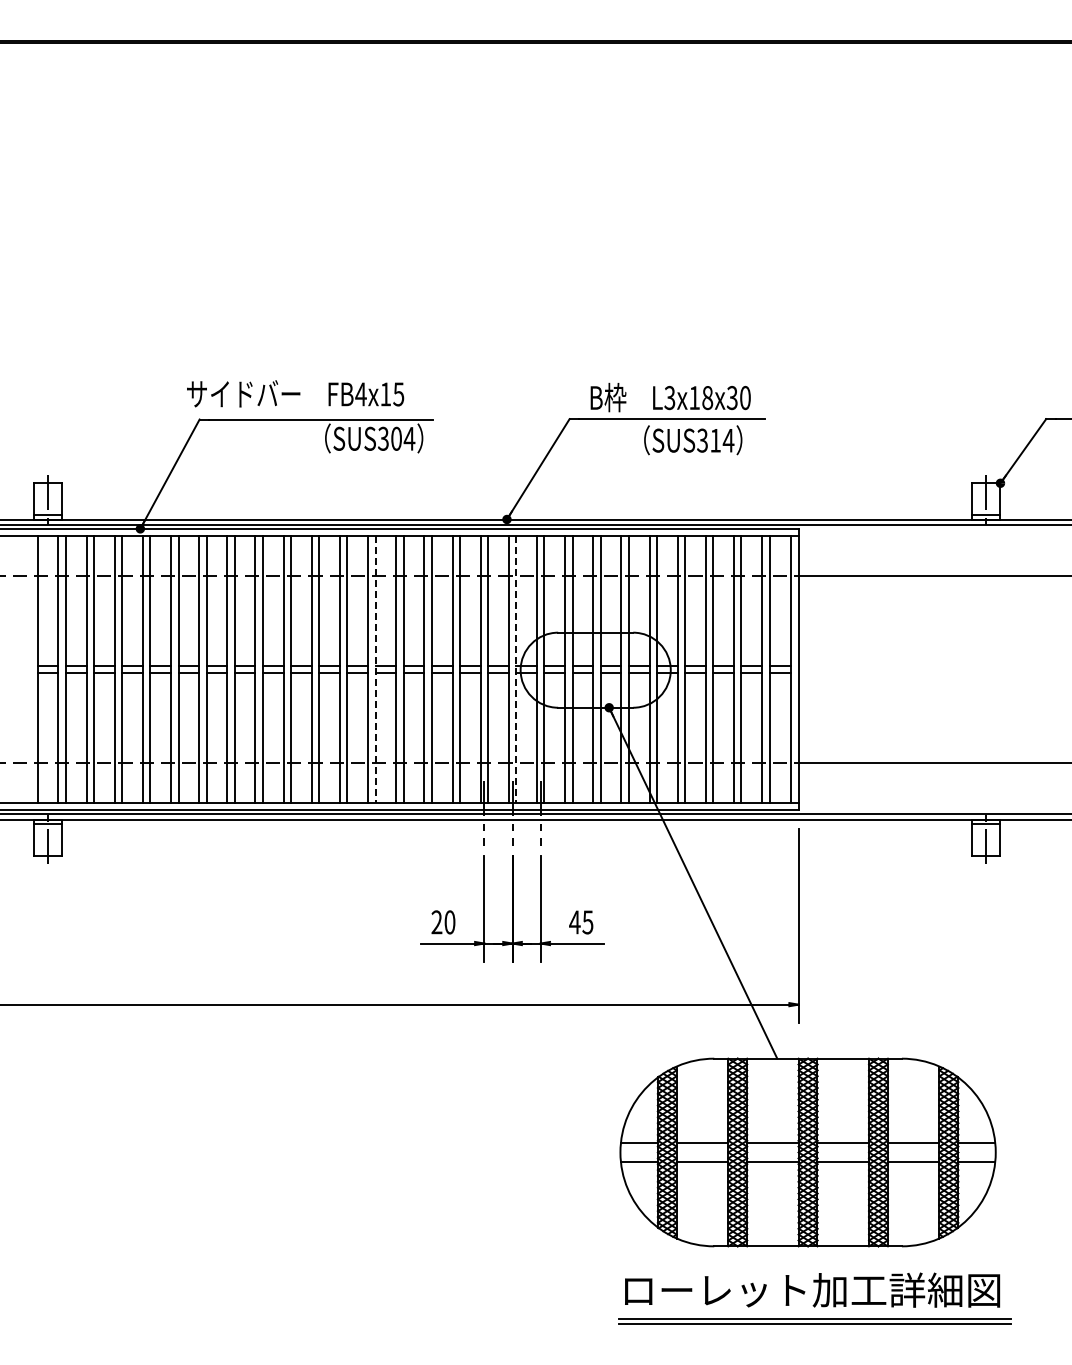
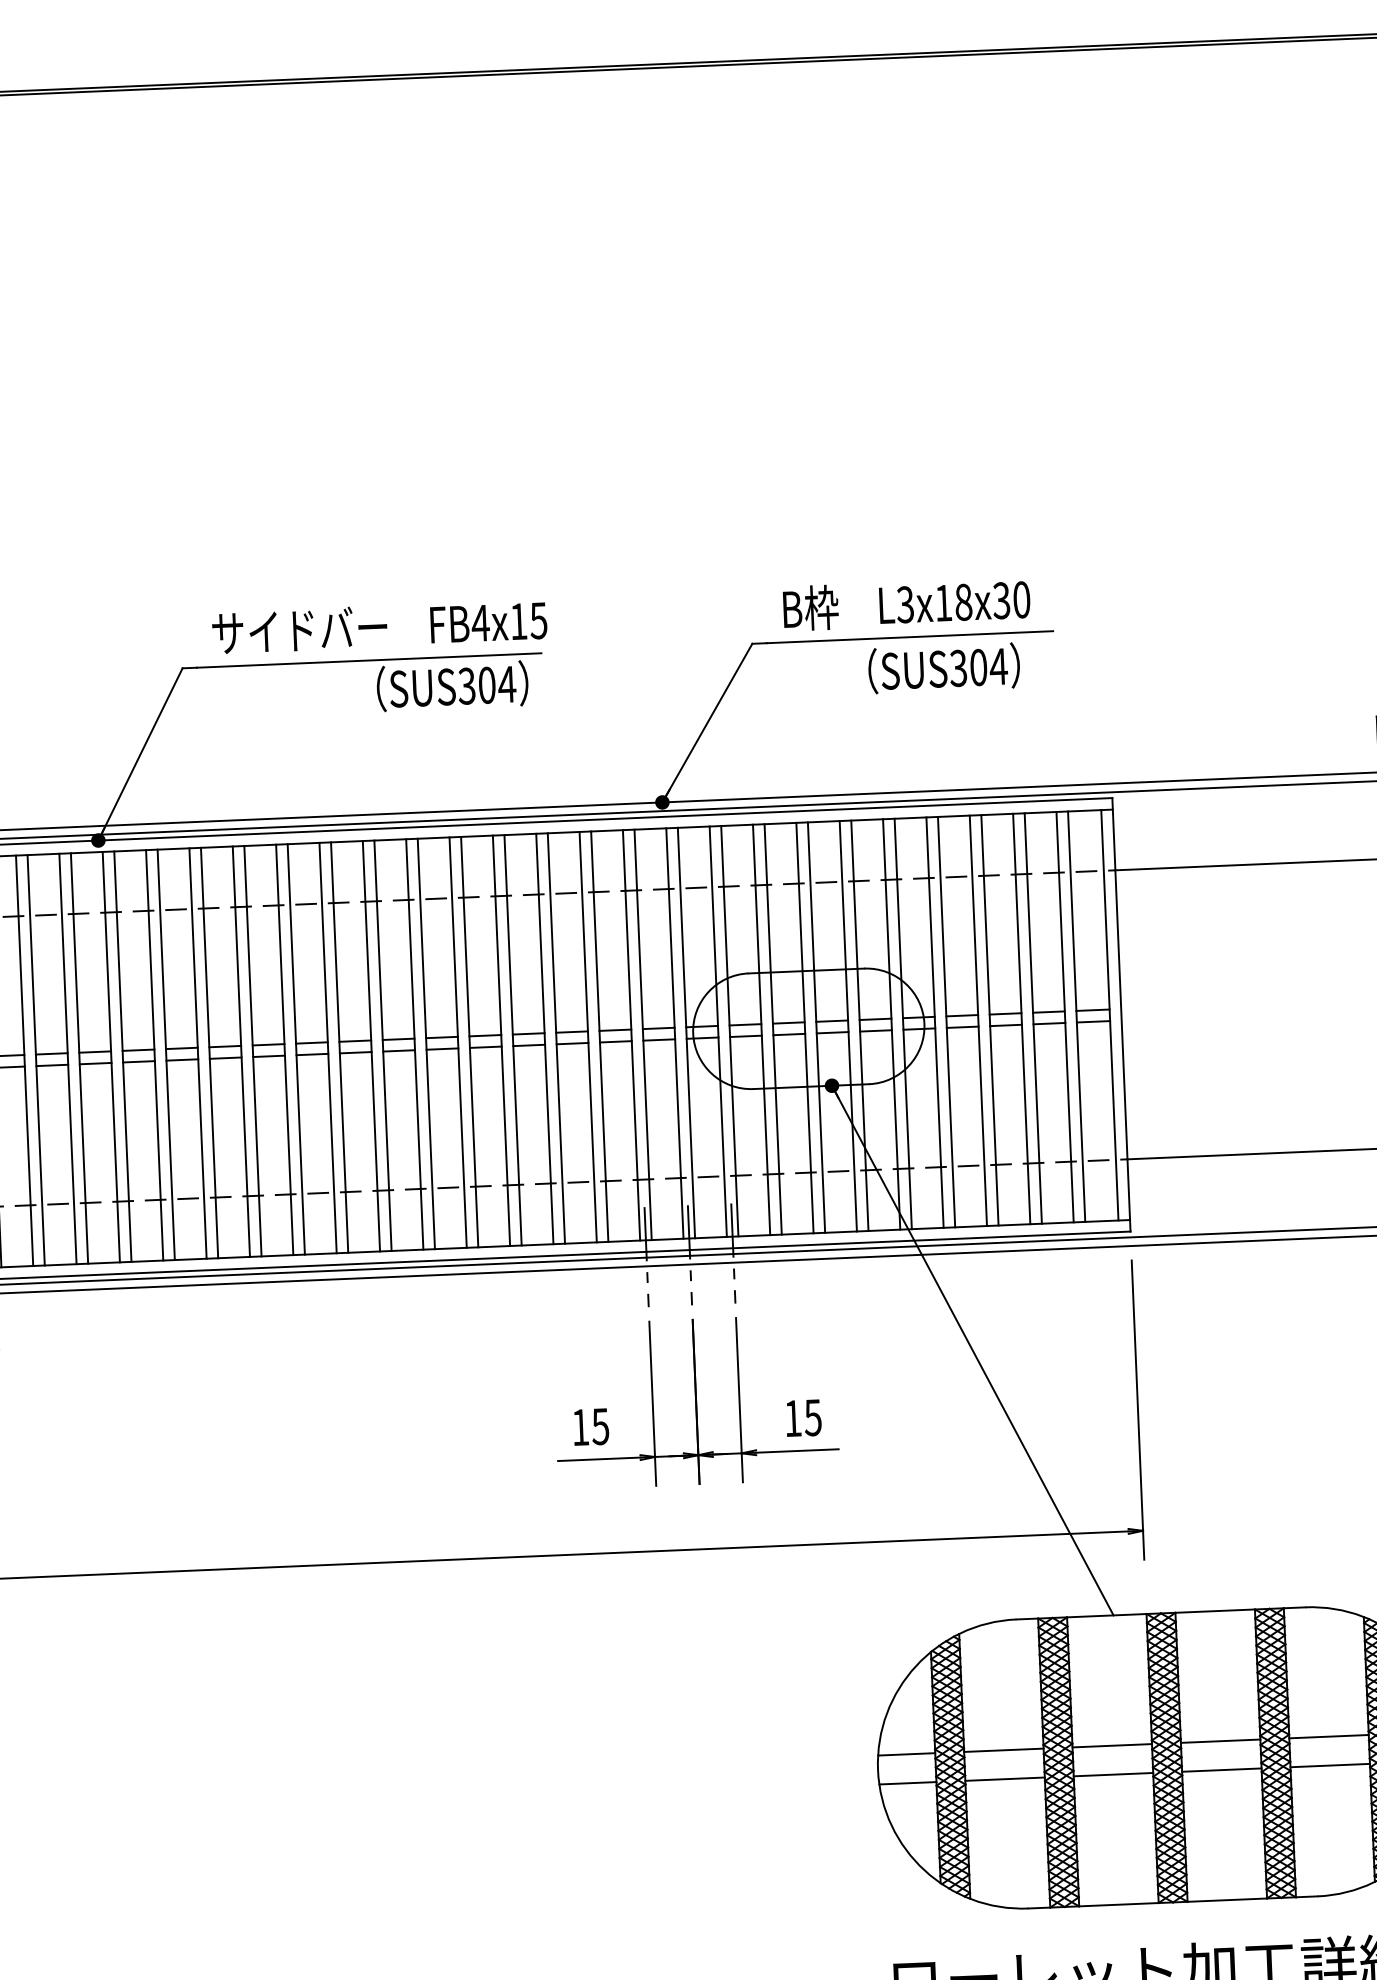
text: (295, 393) -> (379, 626), moved
text: (715, 440) -> (978, 667), SUS314 -> SUS304
line: (375, 670) -> (469, 1043), dashed -> solid
line: (516, 670) -> (686, 1034), dashed -> solid
text: (443, 922) -> (590, 1427), 20 -> 15
text: (574, 922) -> (792, 1418), 45 -> 15

